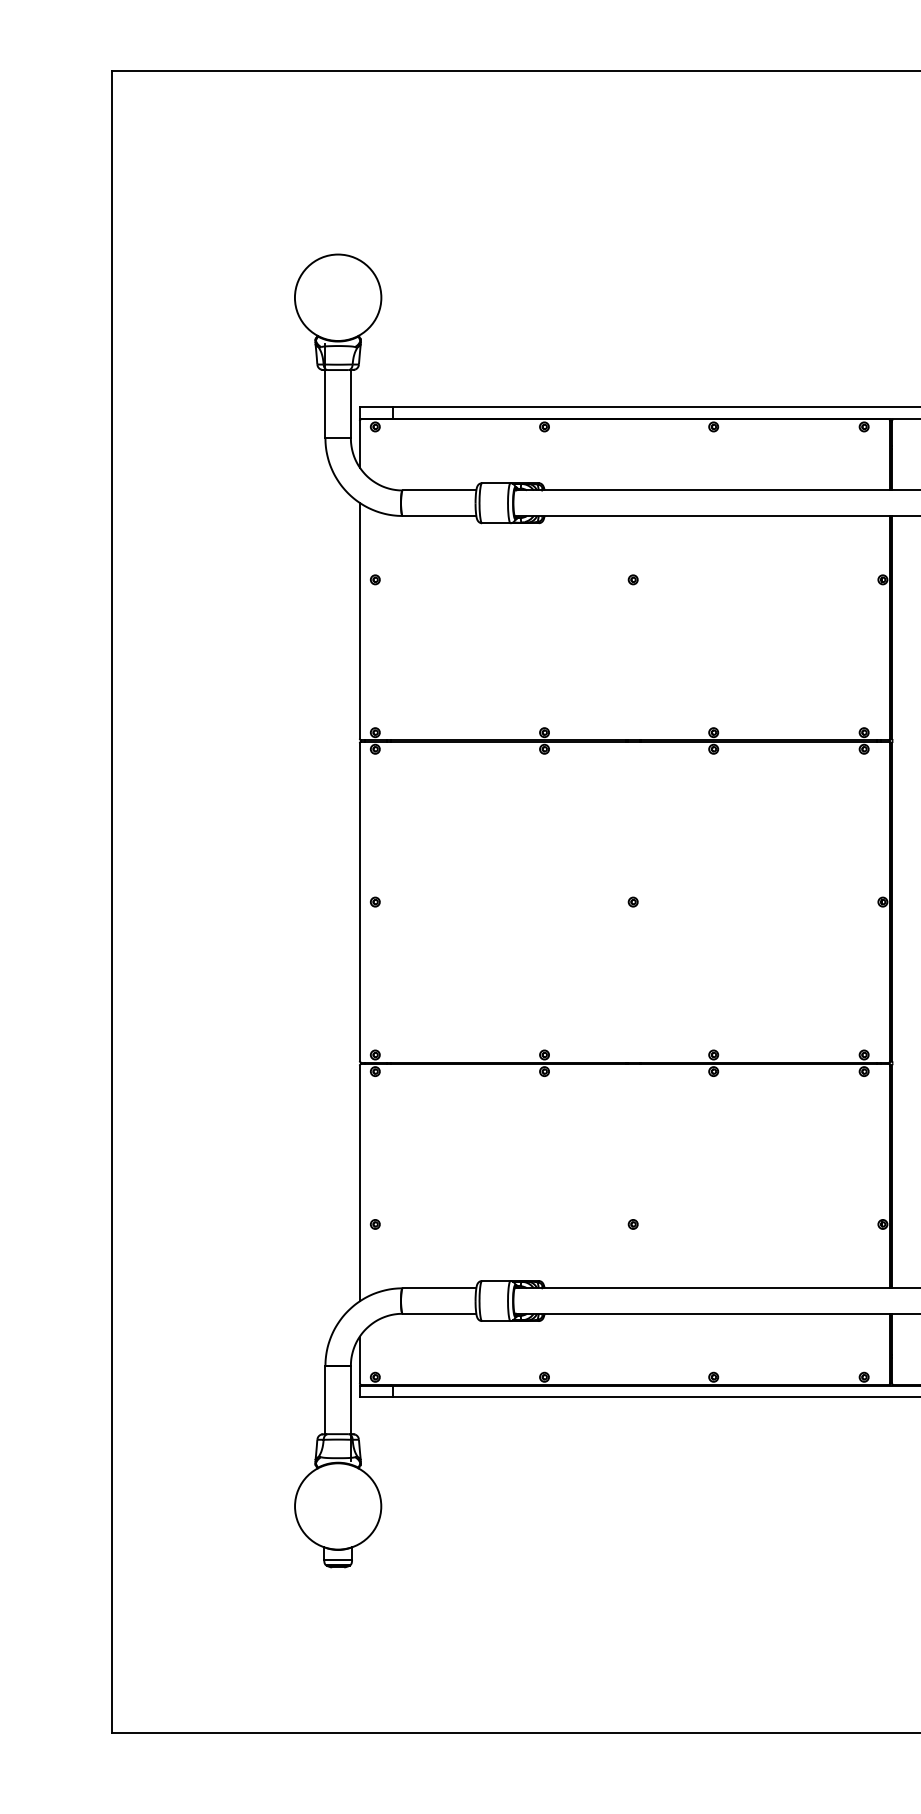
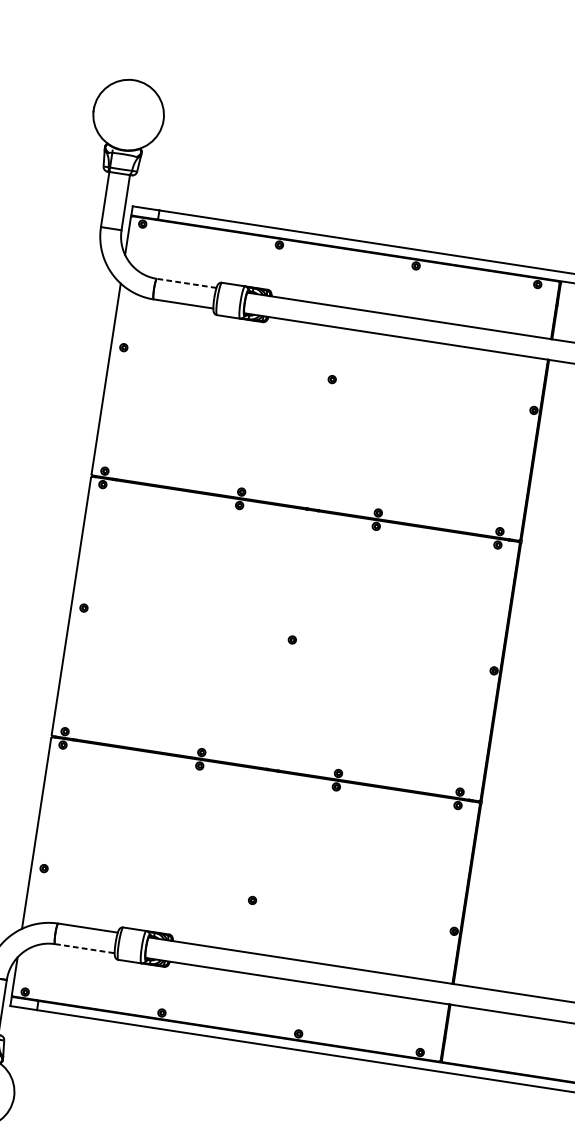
line: (439, 490) -> (186, 283), solid -> dashed
line: (439, 1313) -> (84, 948), solid -> dashed

